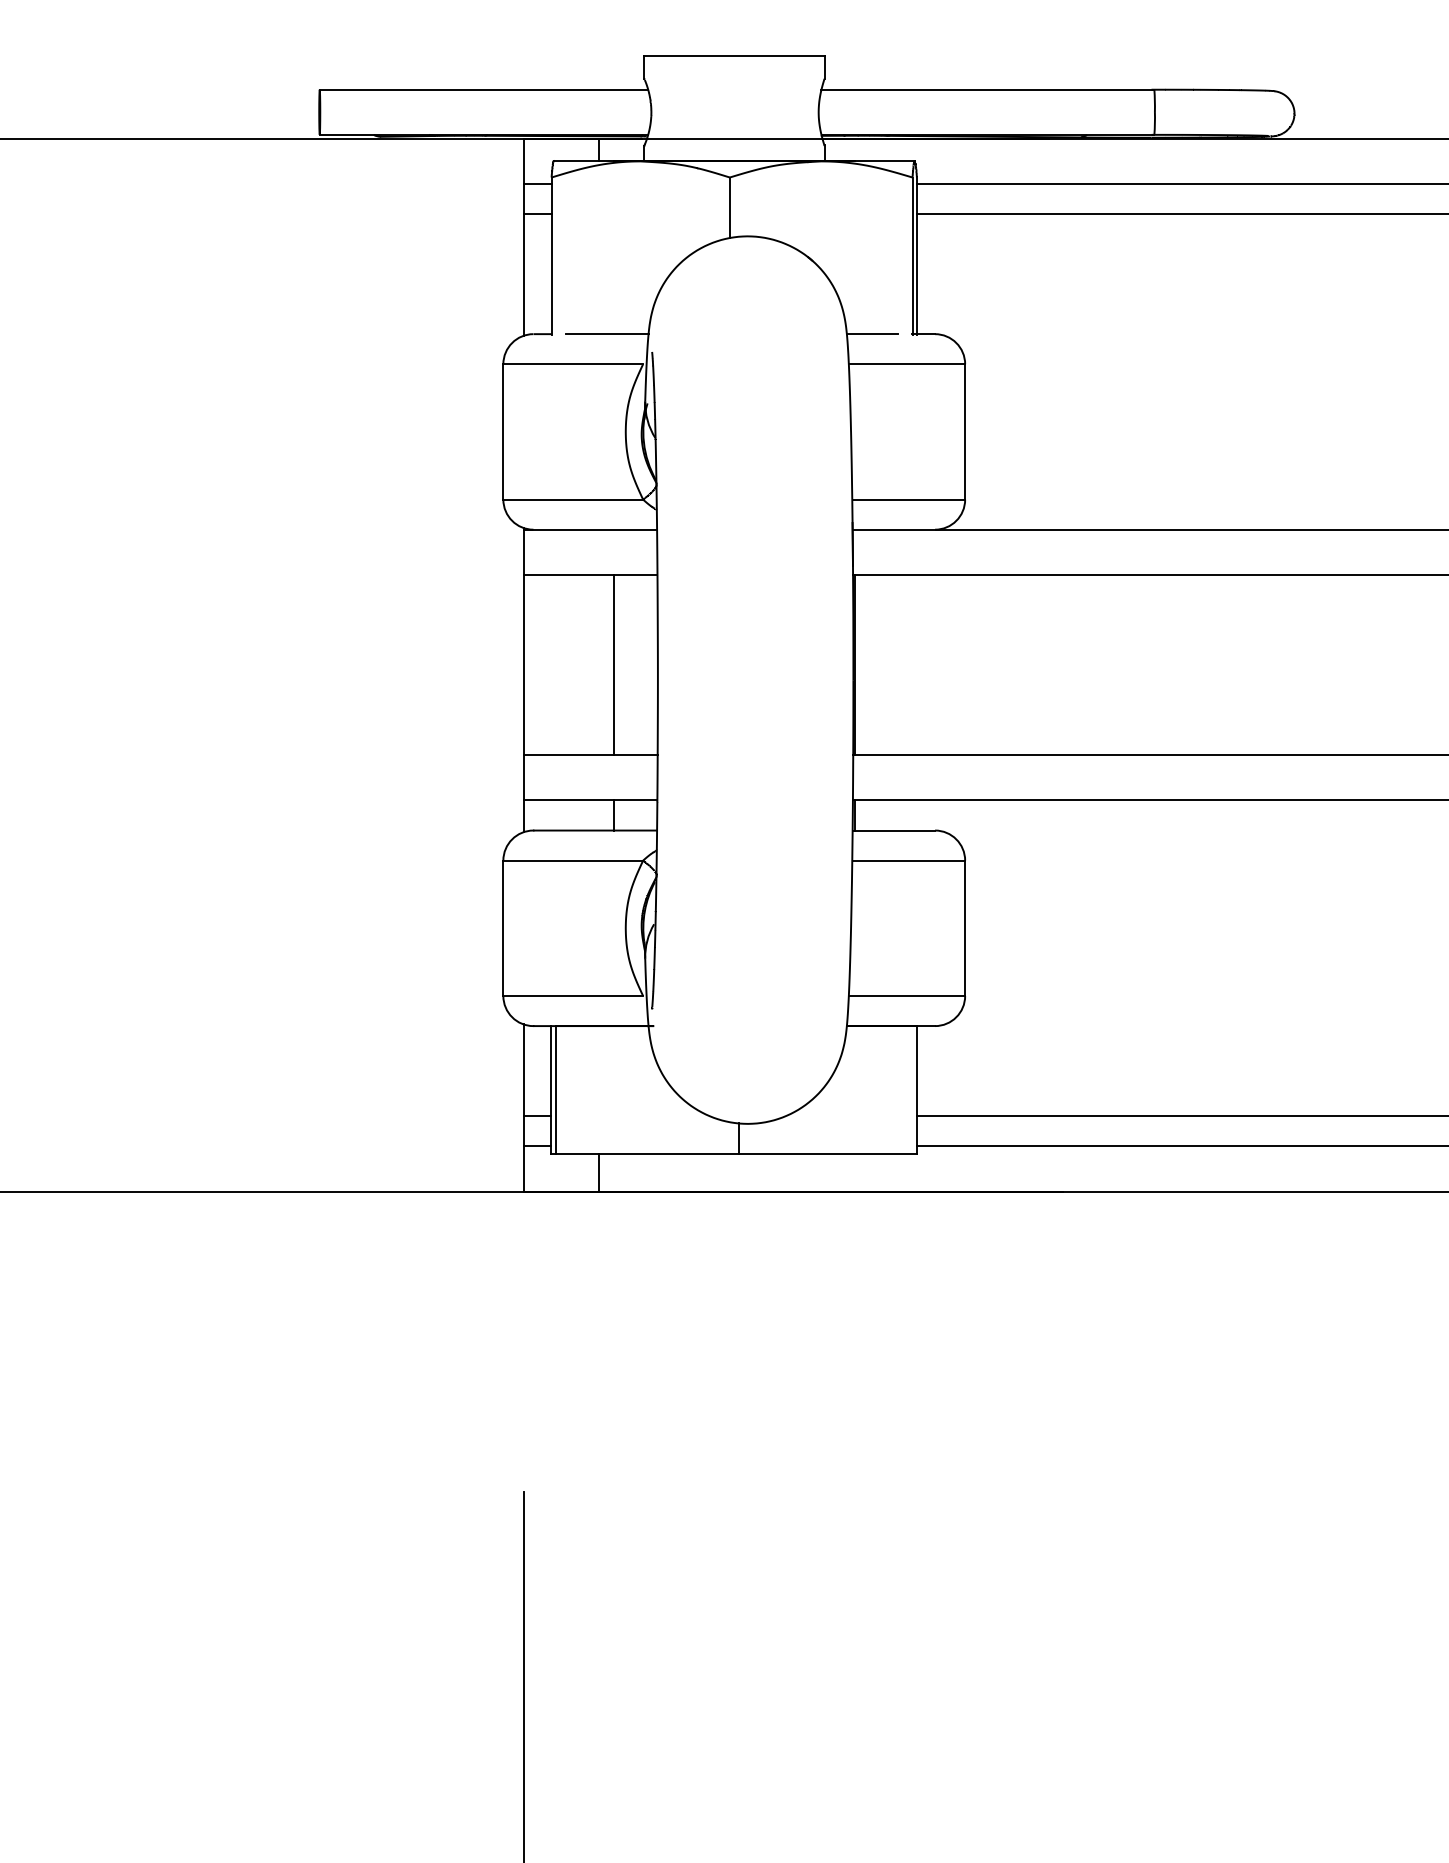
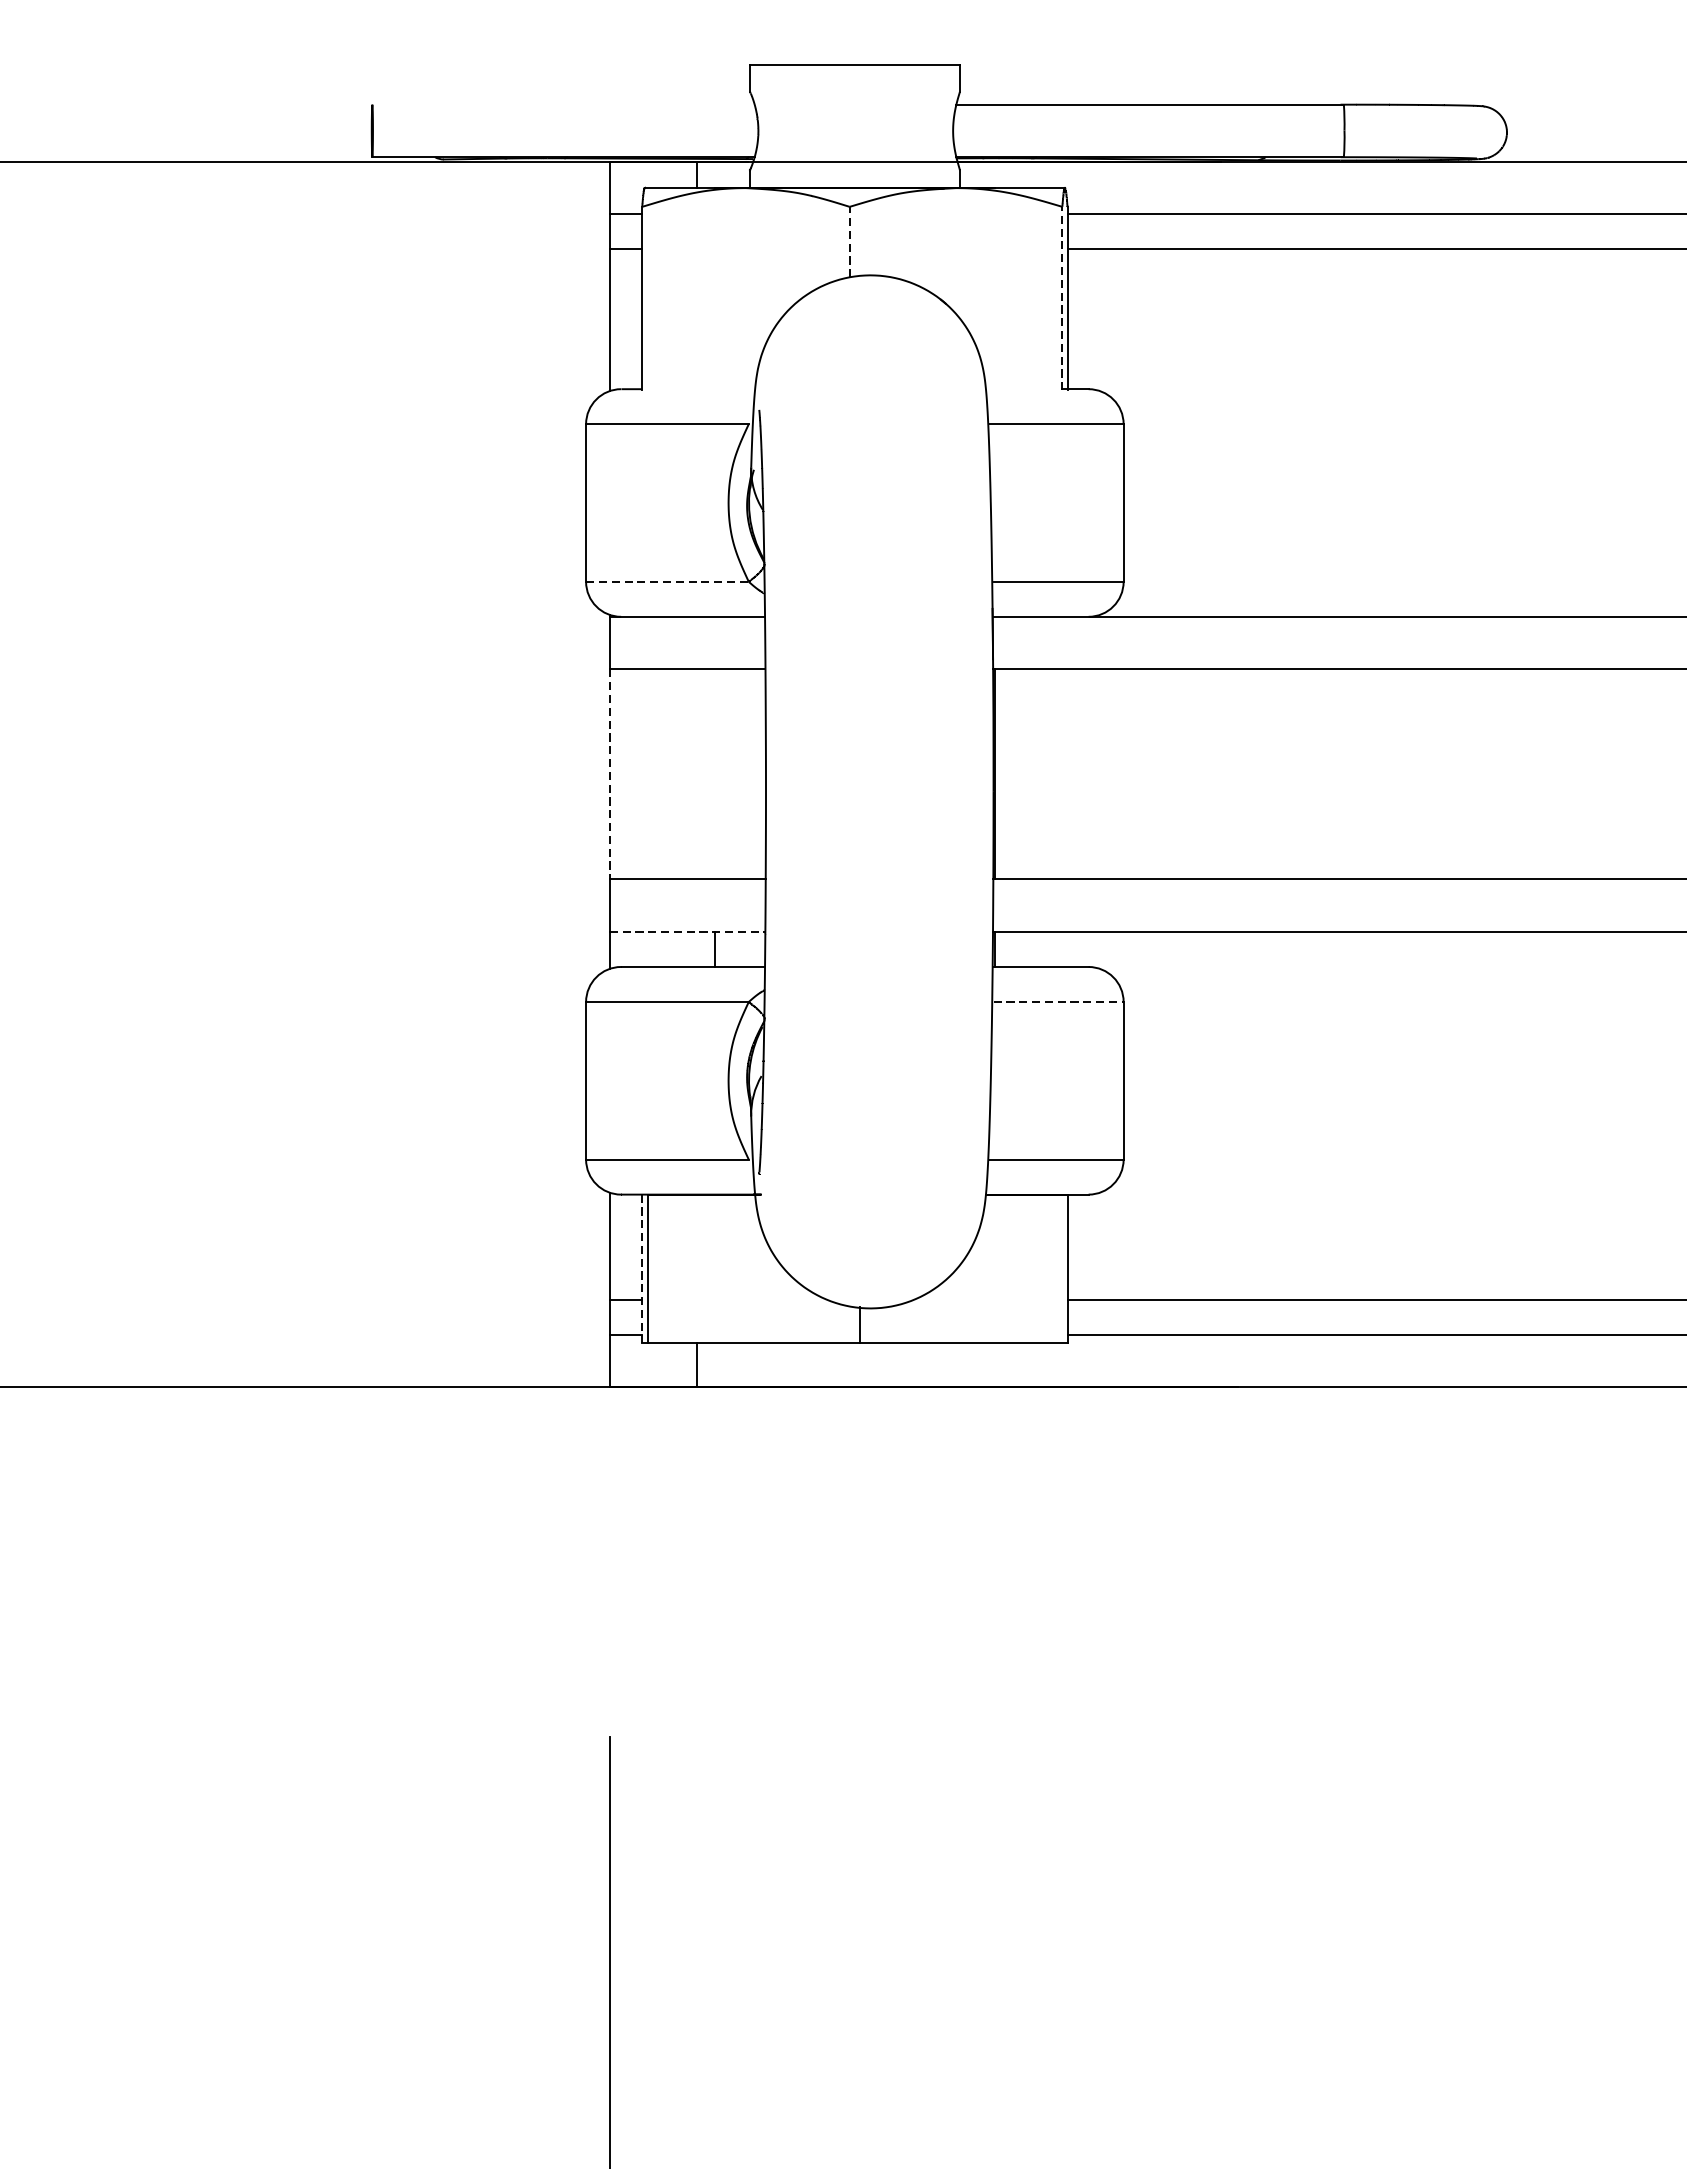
line: (483, 89) -> (562, 104), removed
line: (729, 207) -> (849, 241), solid -> dashed
line: (912, 256) -> (1062, 298), solid -> dashed
line: (606, 334) -> (706, 389), removed
line: (871, 334) -> (1014, 389), removed
line: (573, 499) -> (667, 581), solid -> dashed
line: (613, 664) -> (714, 773), removed
line: (523, 665) -> (609, 774), solid -> dashed
line: (590, 800) -> (687, 932), solid -> dashed
line: (909, 860) -> (1058, 1001), solid -> dashed
line: (551, 1090) -> (642, 1269), solid -> dashed

